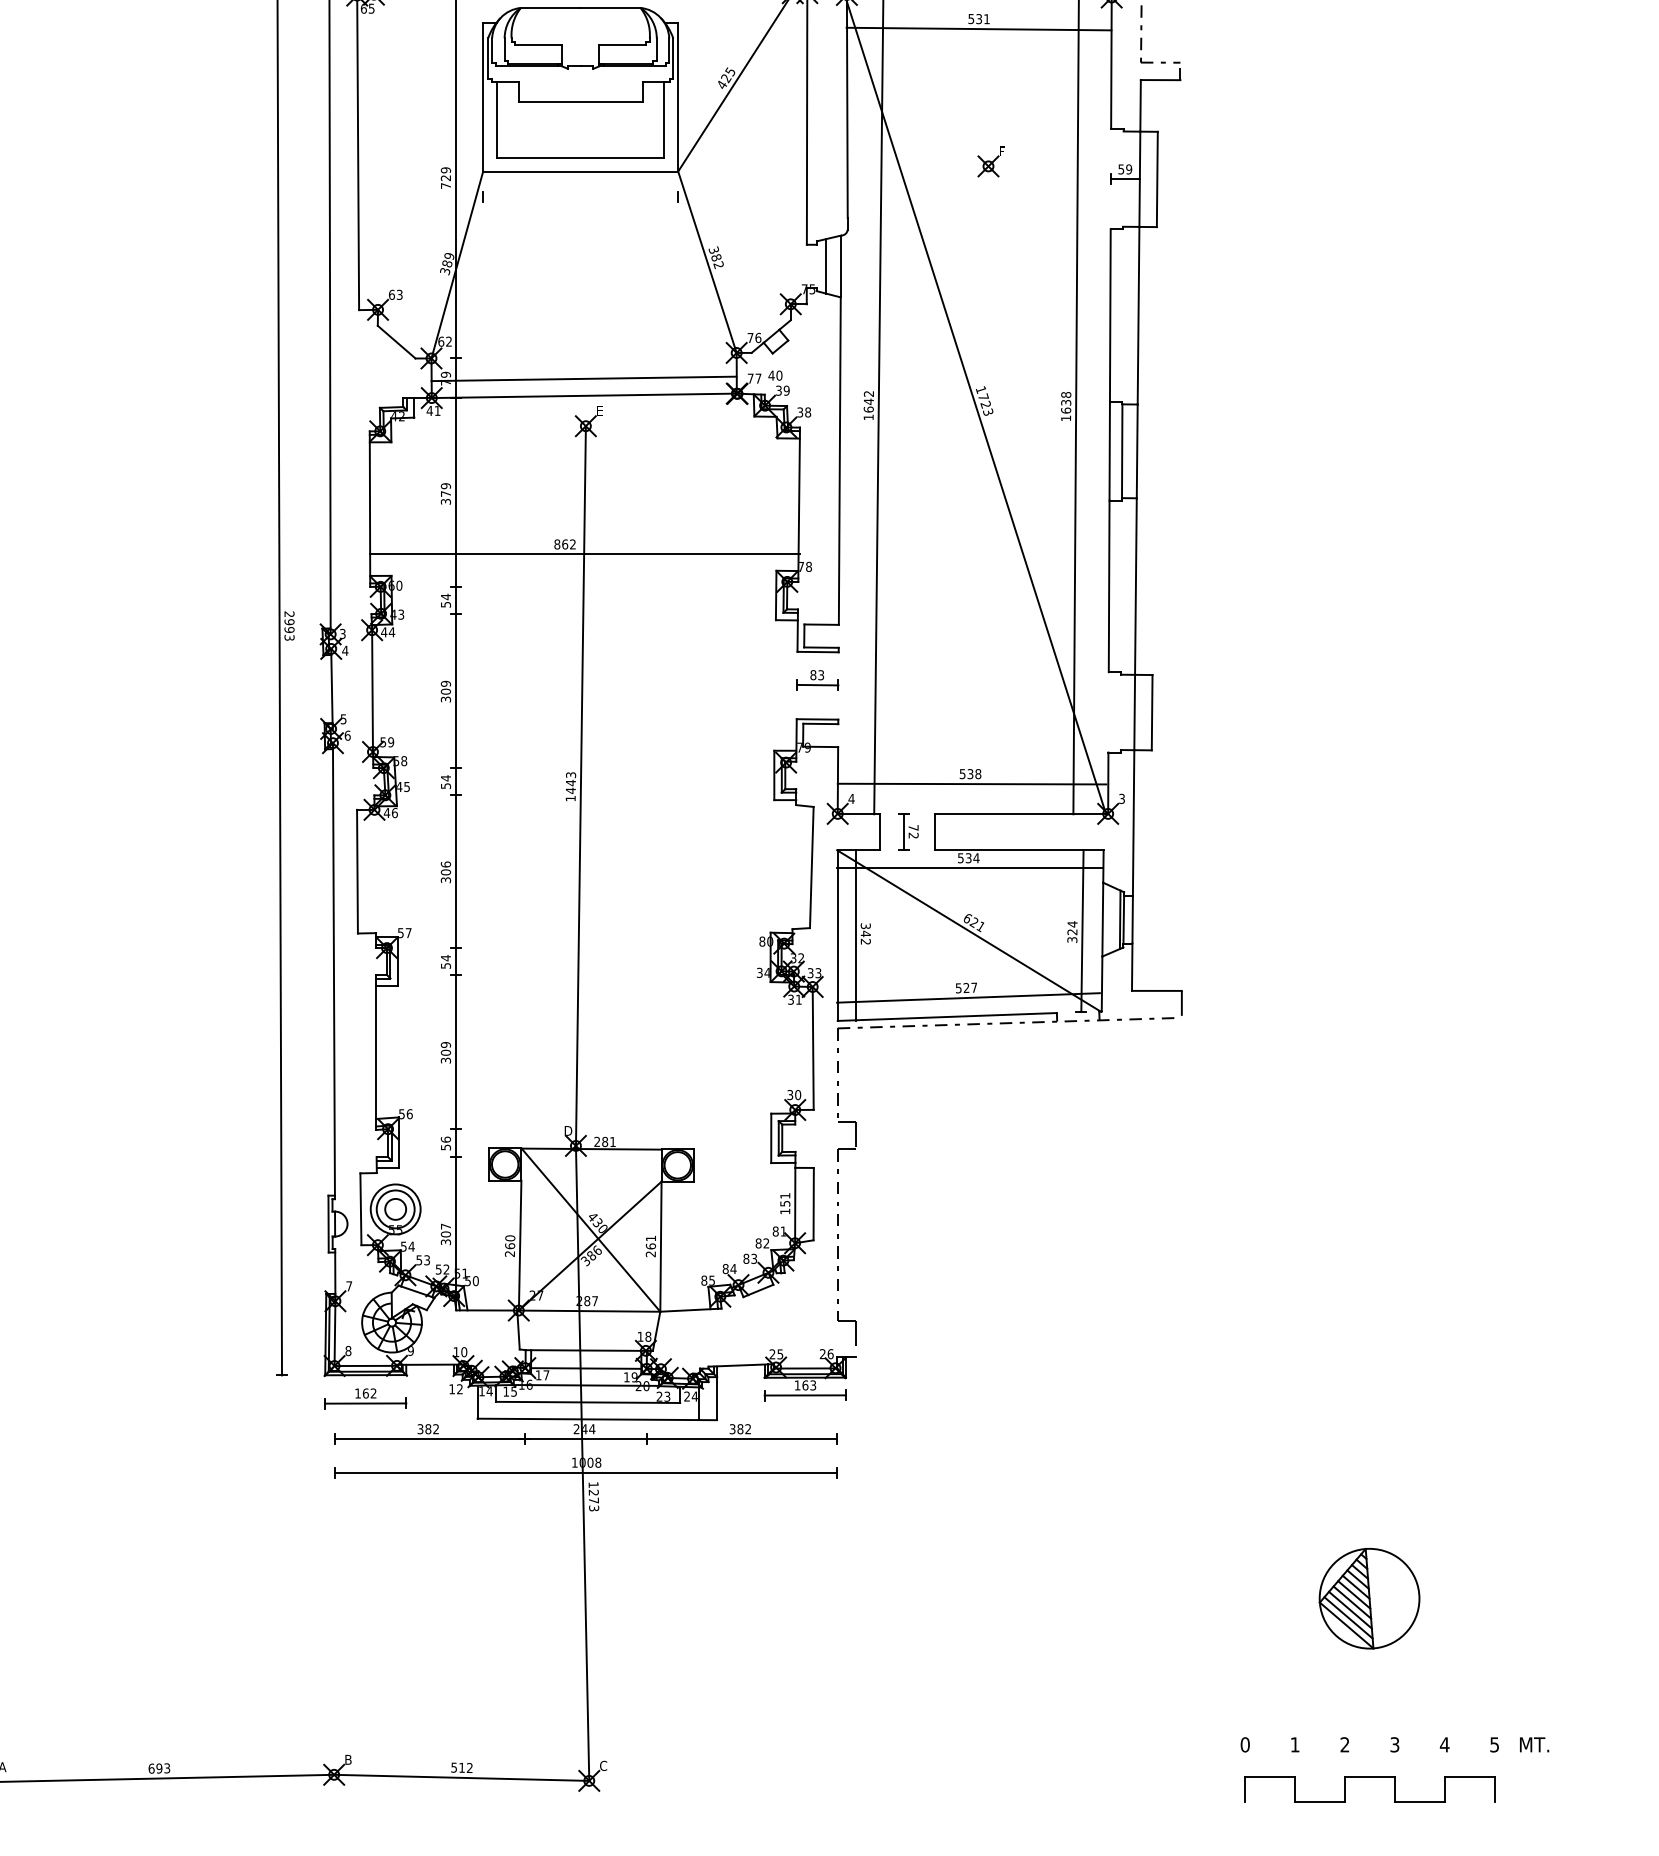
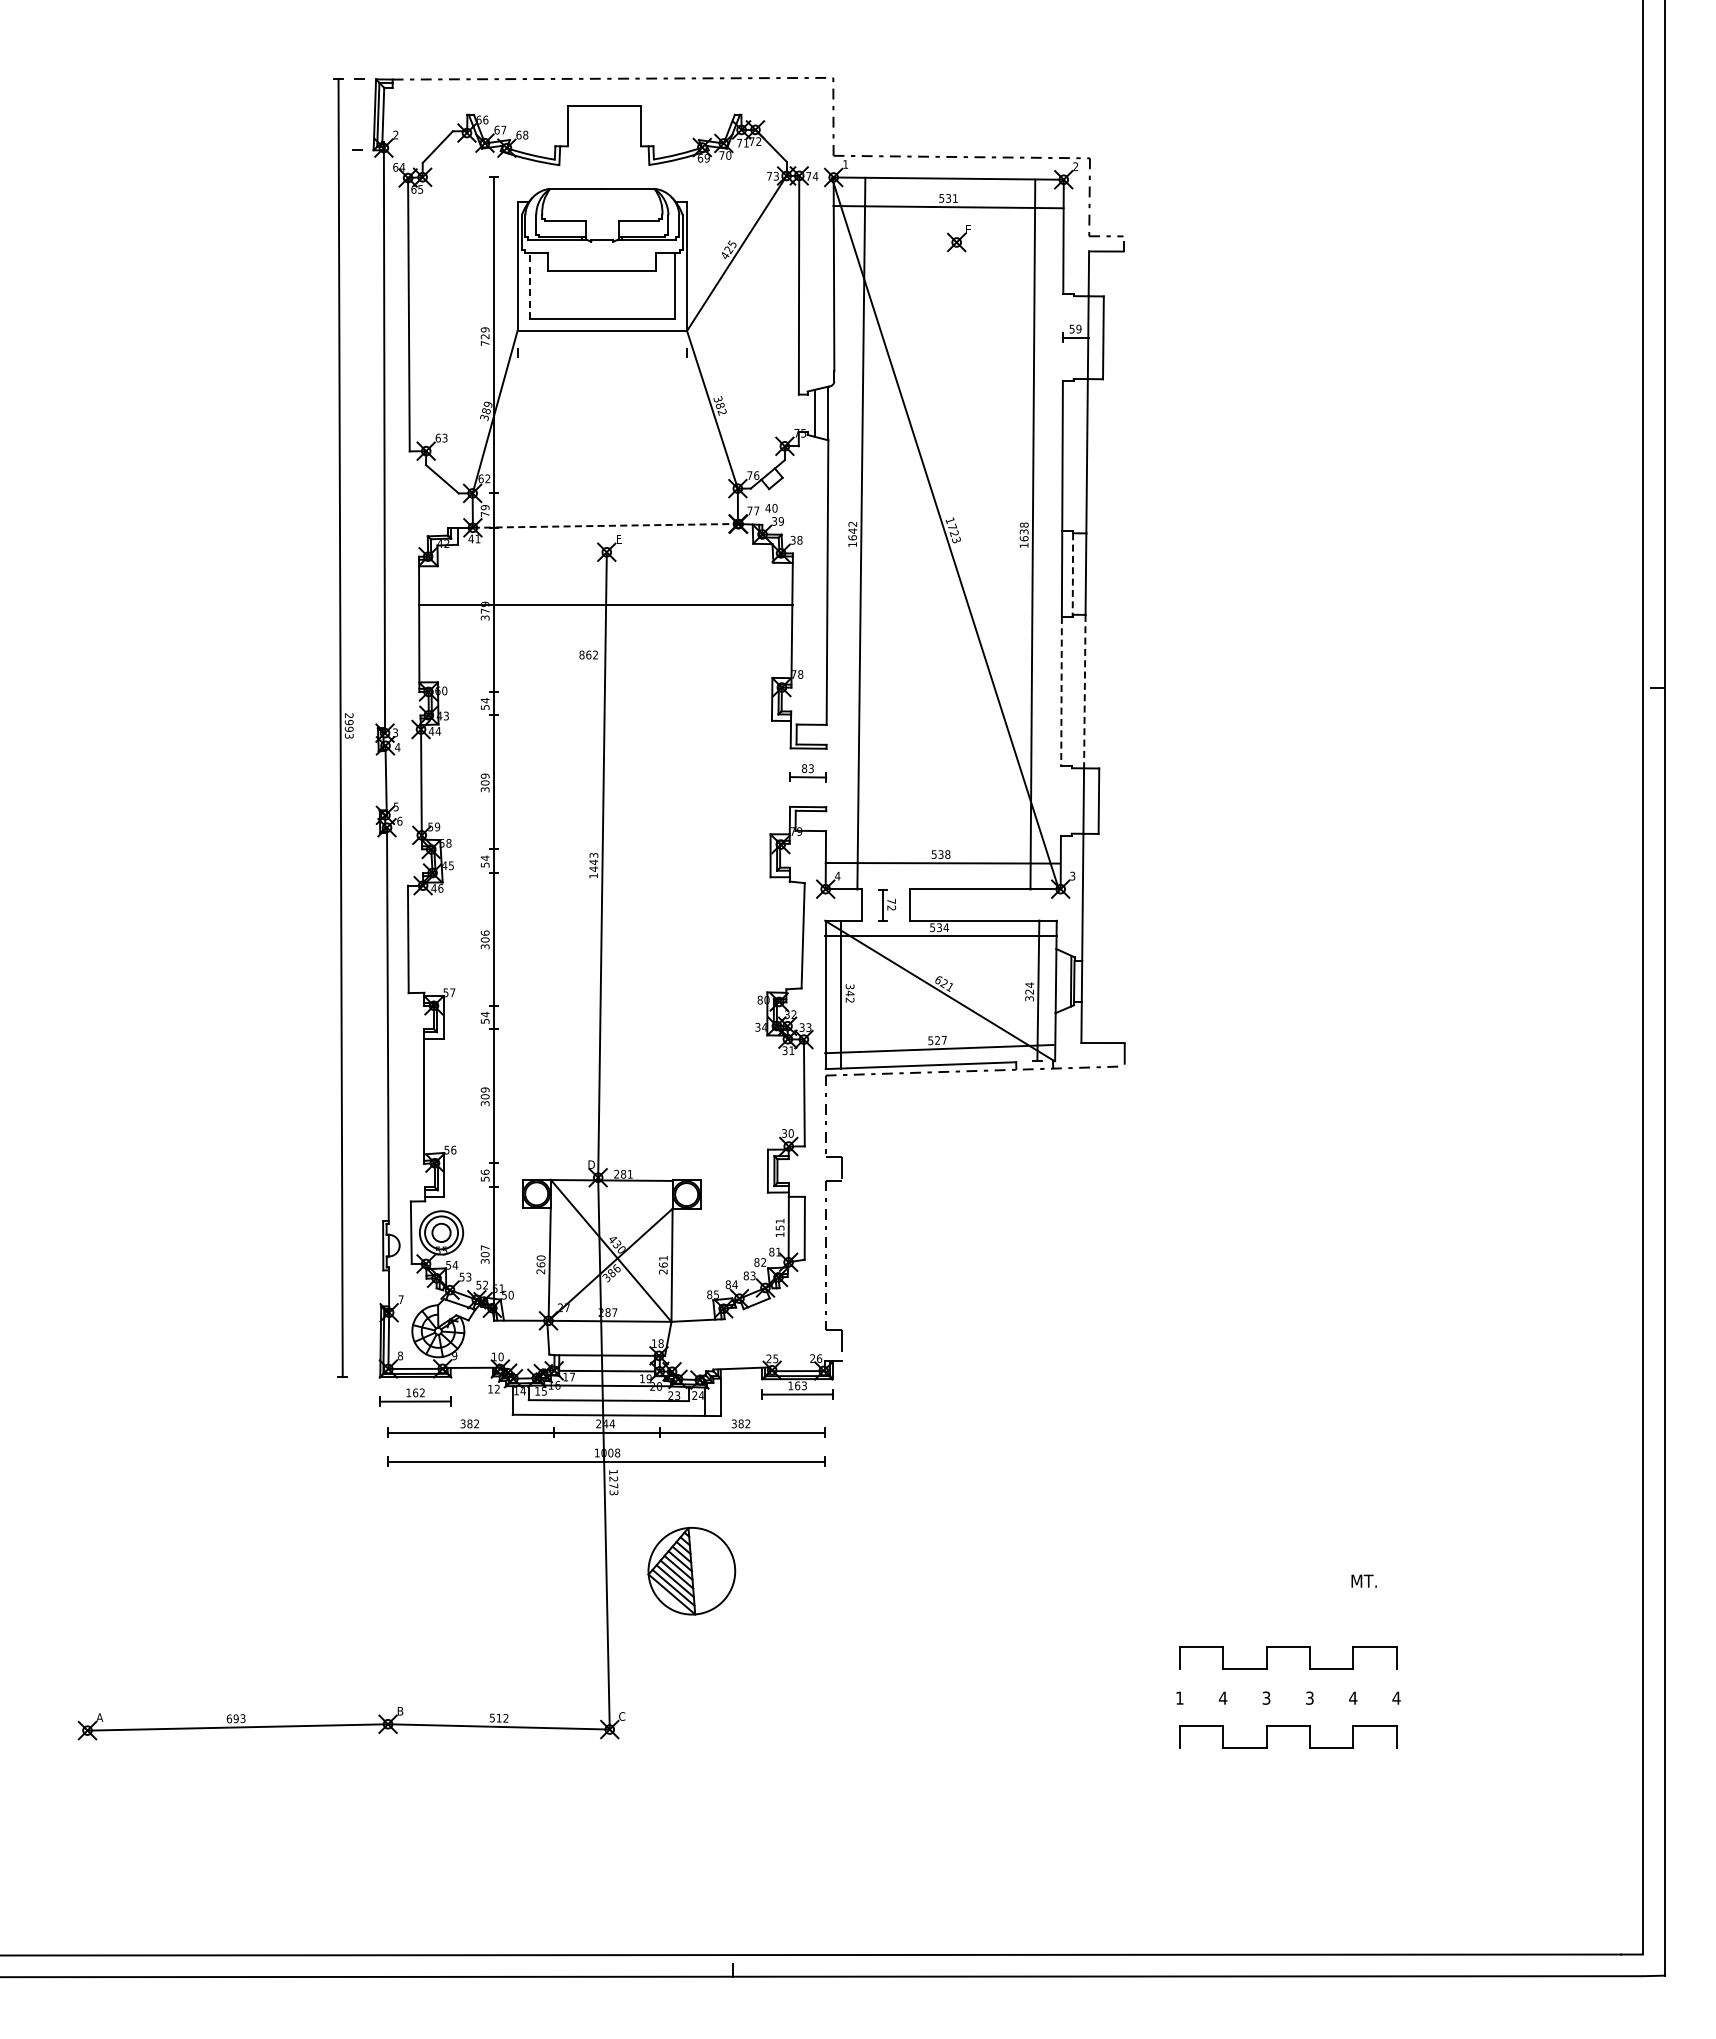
line: (496, 119) -> (529, 285), solid -> dashed
part: (990, 161) -> (958, 238), moved
line: (583, 379) -> (604, 511), removed
line: (584, 395) -> (605, 525), solid -> dashed
line: (1121, 451) -> (1072, 574), solid -> dashed
line: (584, 554) -> (605, 605), moved
line: (1109, 586) -> (1061, 691), solid -> dashed
line: (1135, 586) -> (1084, 691), solid -> dashed
part: (1369, 1597) -> (691, 1570), moved
part: (1370, 1686) -> (1288, 1647), added
text: (1244, 1744) -> (1179, 1697), 0 -> 1
text: (1295, 1744) -> (1223, 1697), 1 -> 4
text: (1494, 1744) -> (1396, 1697), 5 -> 4
text: (1533, 1744) -> (1363, 1580), moved
text: (1344, 1745) -> (1266, 1698), 2 -> 3

